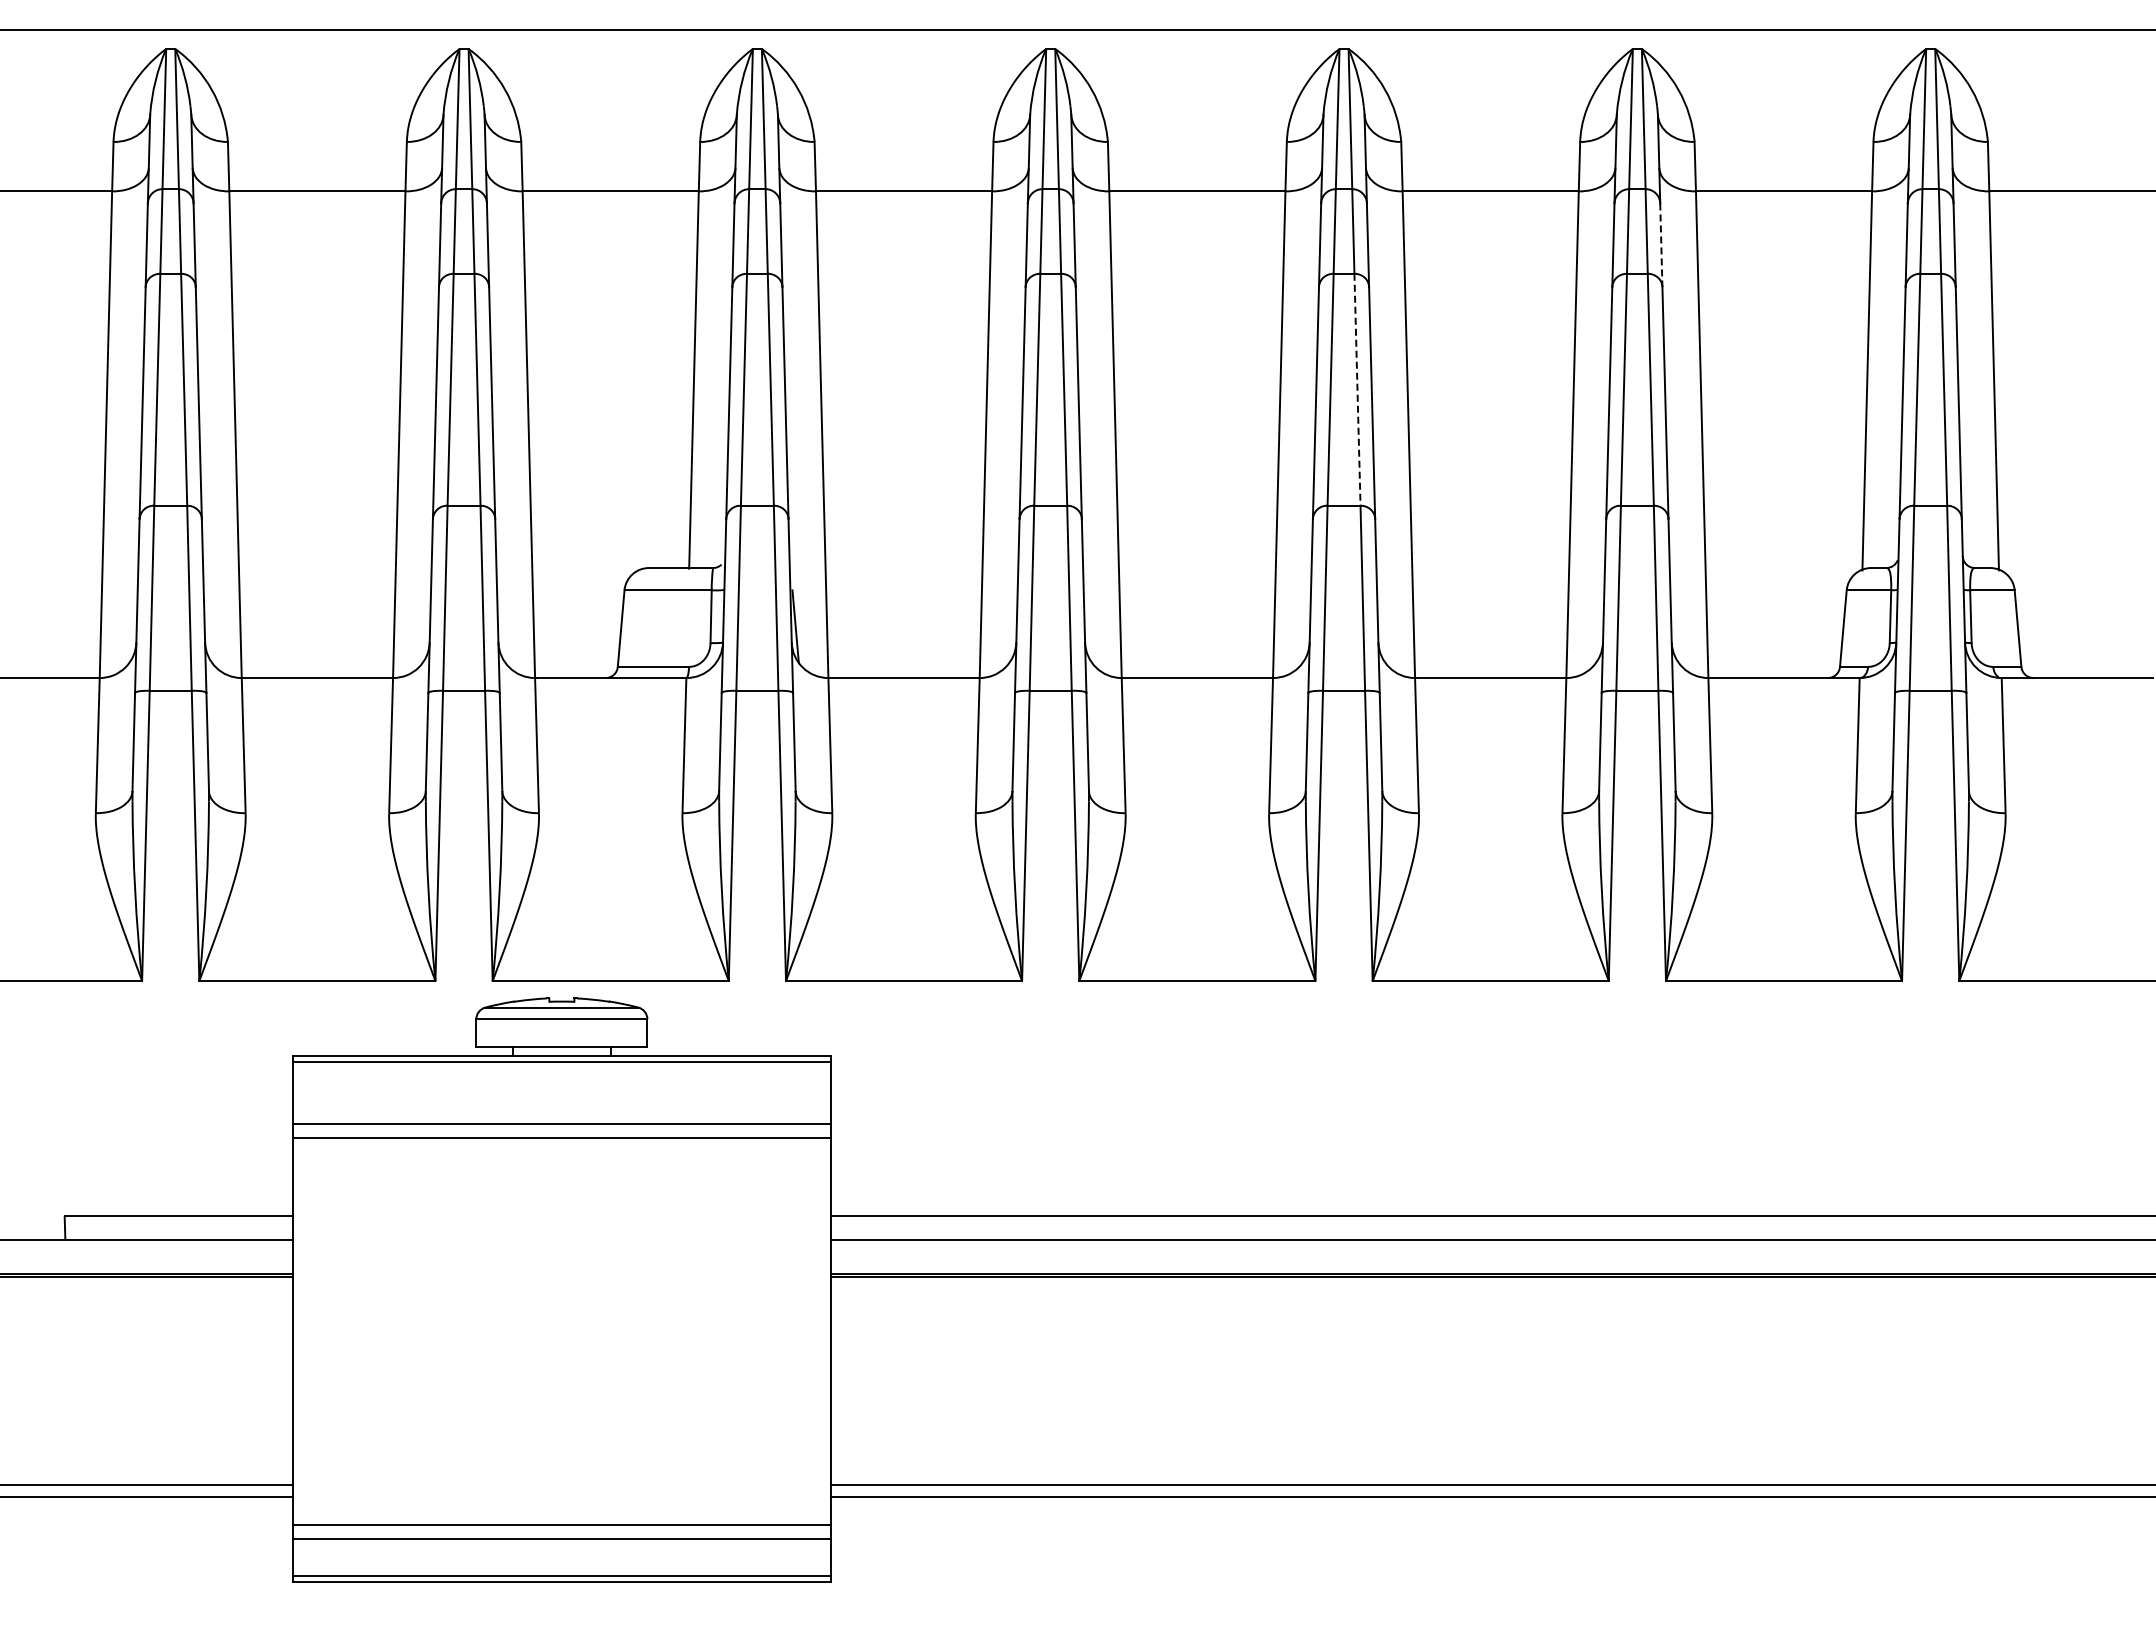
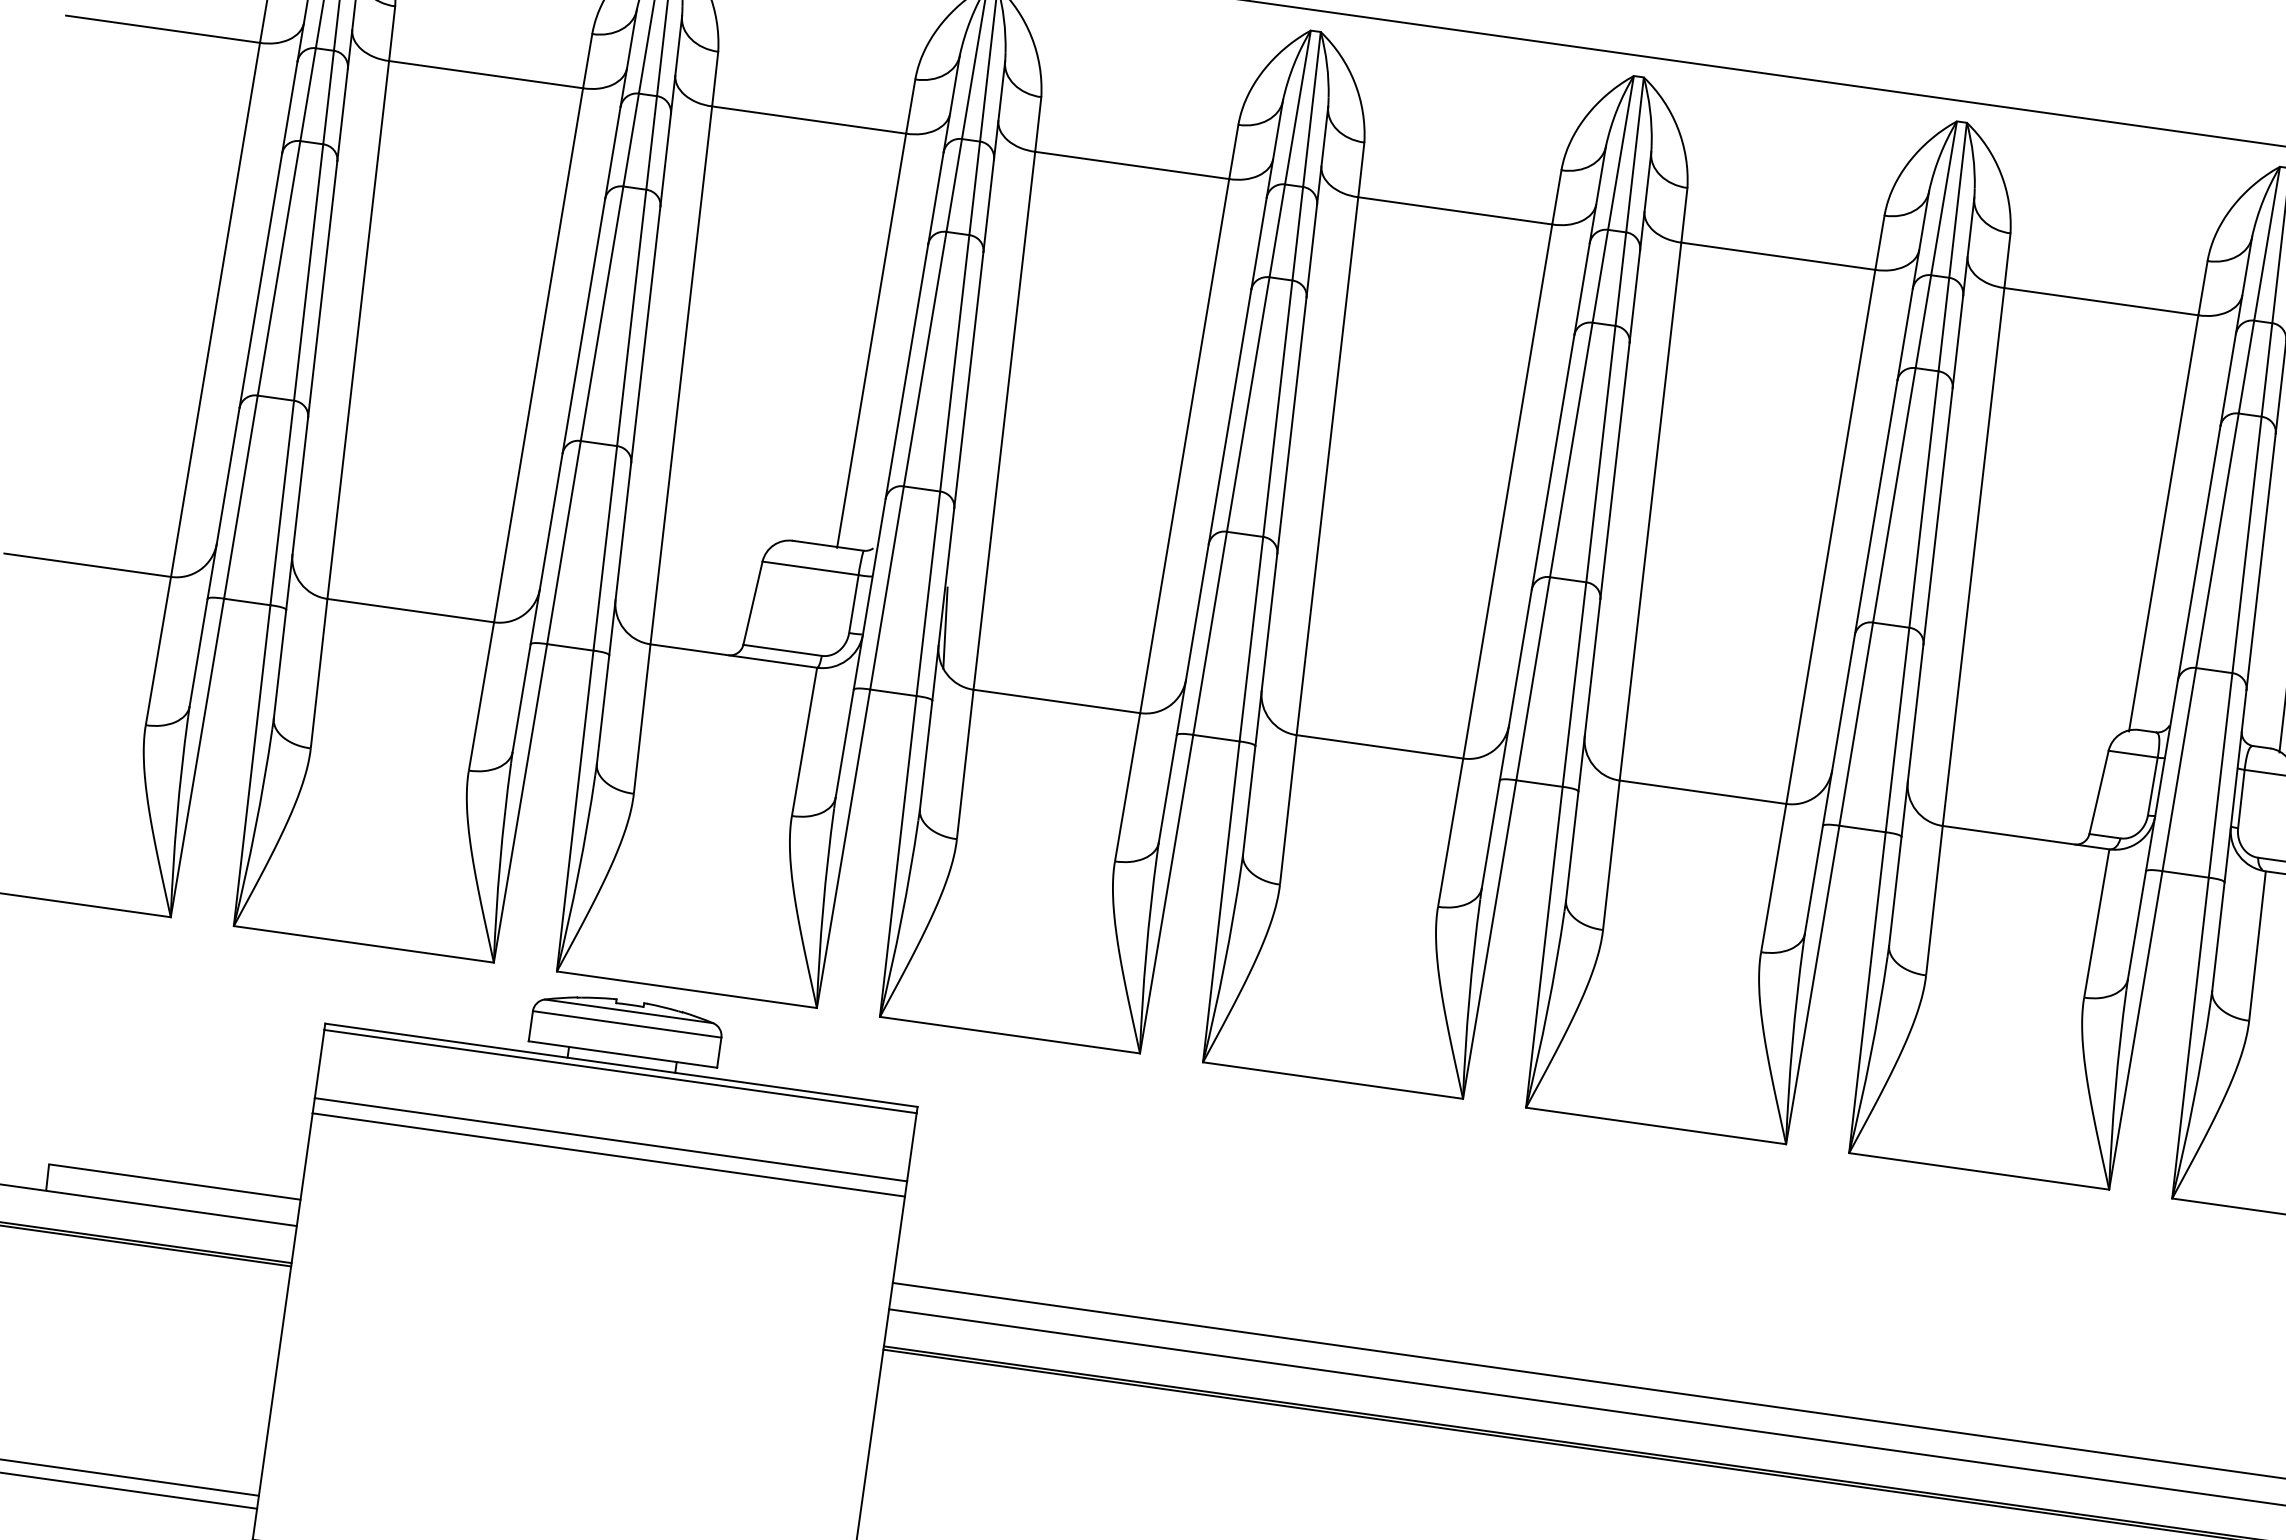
line: (1661, 245) -> (1958, 342), dashed -> solid
line: (1357, 390) -> (1600, 454), dashed -> solid

